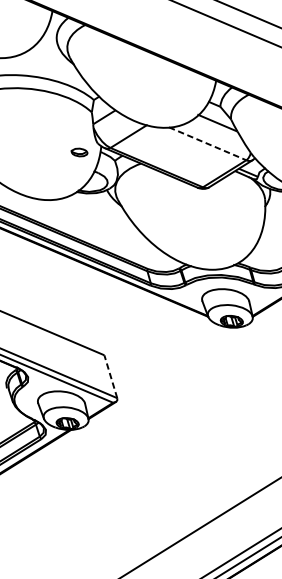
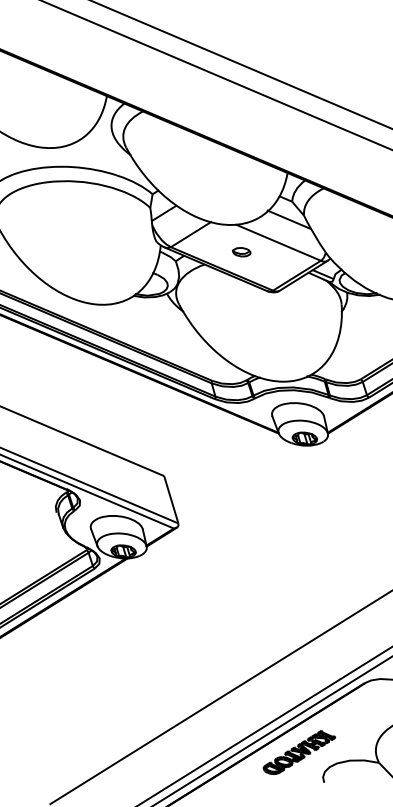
line: (207, 143) -> (278, 242), dashed -> solid
part: (79, 152) -> (241, 252), moved
line: (111, 376) -> (171, 499), dashed -> solid

